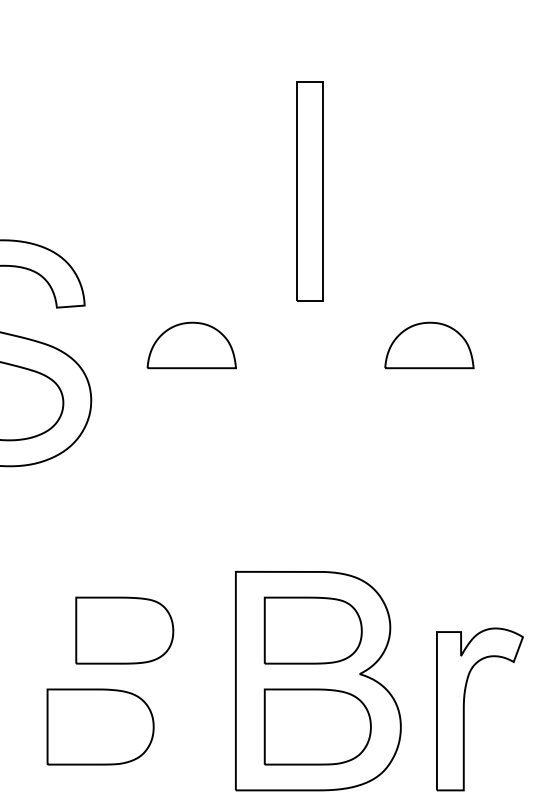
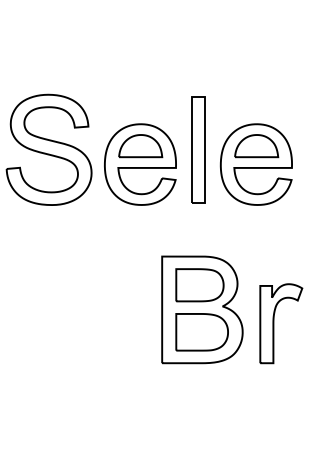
part: (310, 190) -> (198, 149), moved
part: (191, 383) -> (140, 164), added
part: (427, 383) -> (255, 164), added
part: (123, 631) -> (107, 285), removed
part: (99, 727) -> (95, 332), removed

